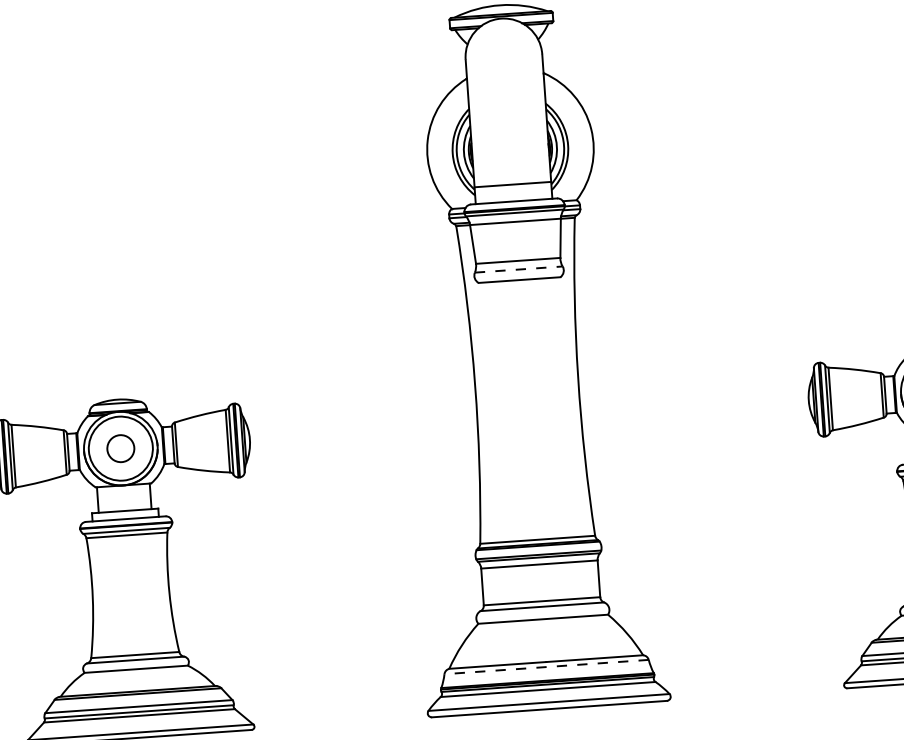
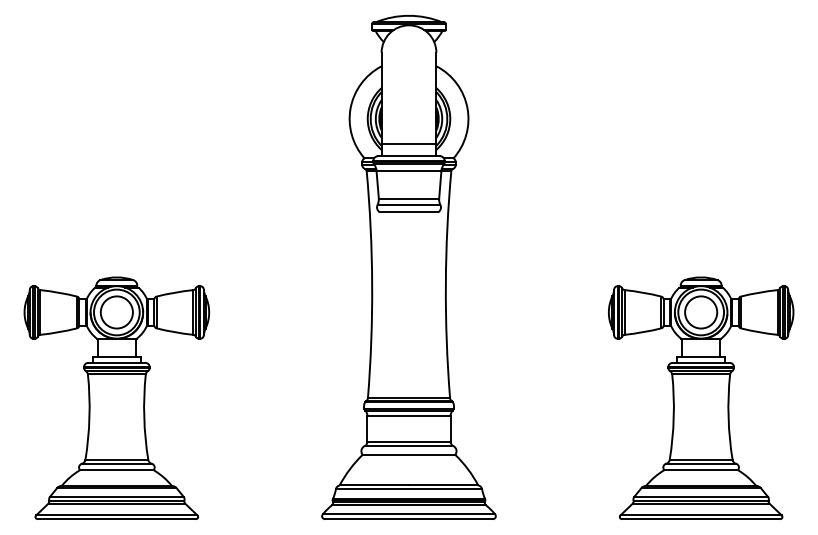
line: (519, 269) -> (409, 204), dashed -> solid
circle: (120, 448) -> (116, 312), size x1.67
line: (545, 667) -> (408, 489), dashed -> solid

